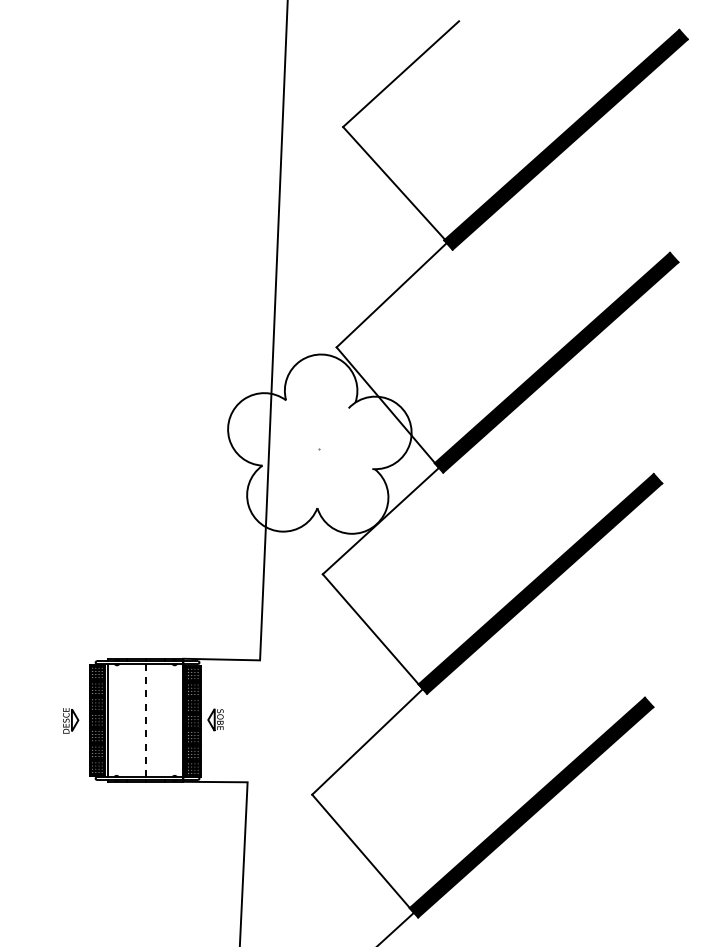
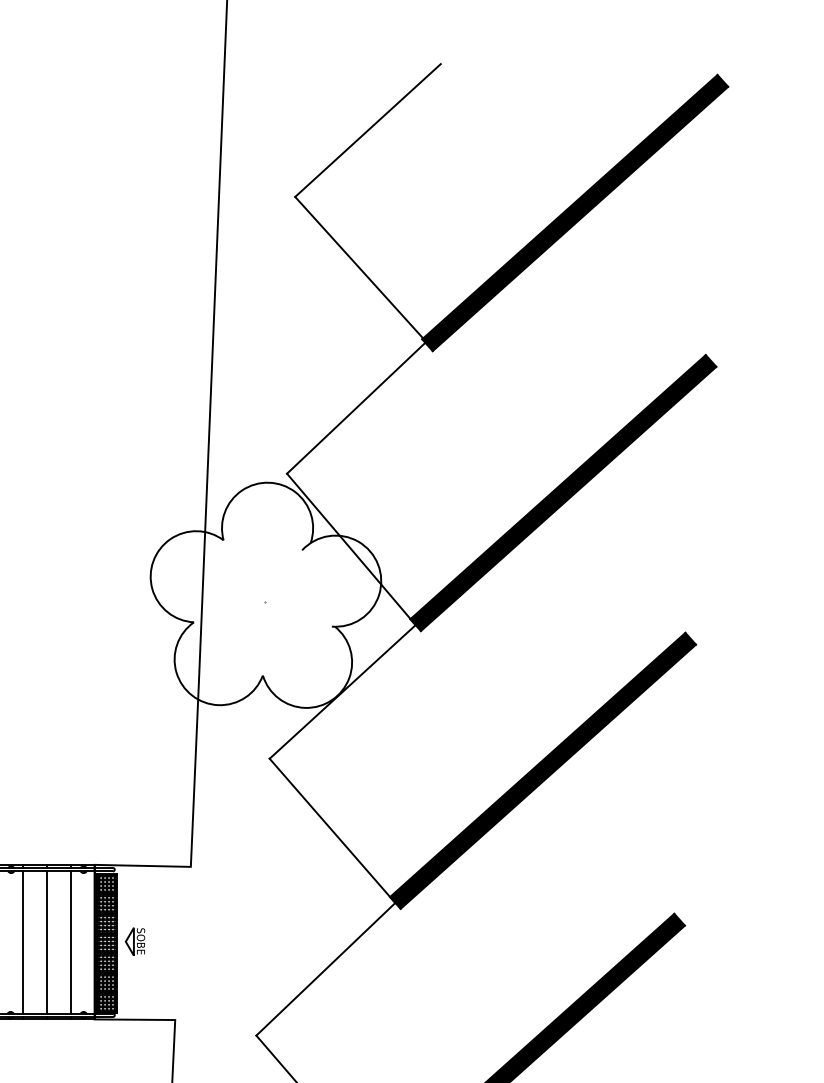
line: (126, 720) -> (23, 942), added
line: (145, 720) -> (46, 942), dashed -> solid
line: (164, 720) -> (70, 942), added

